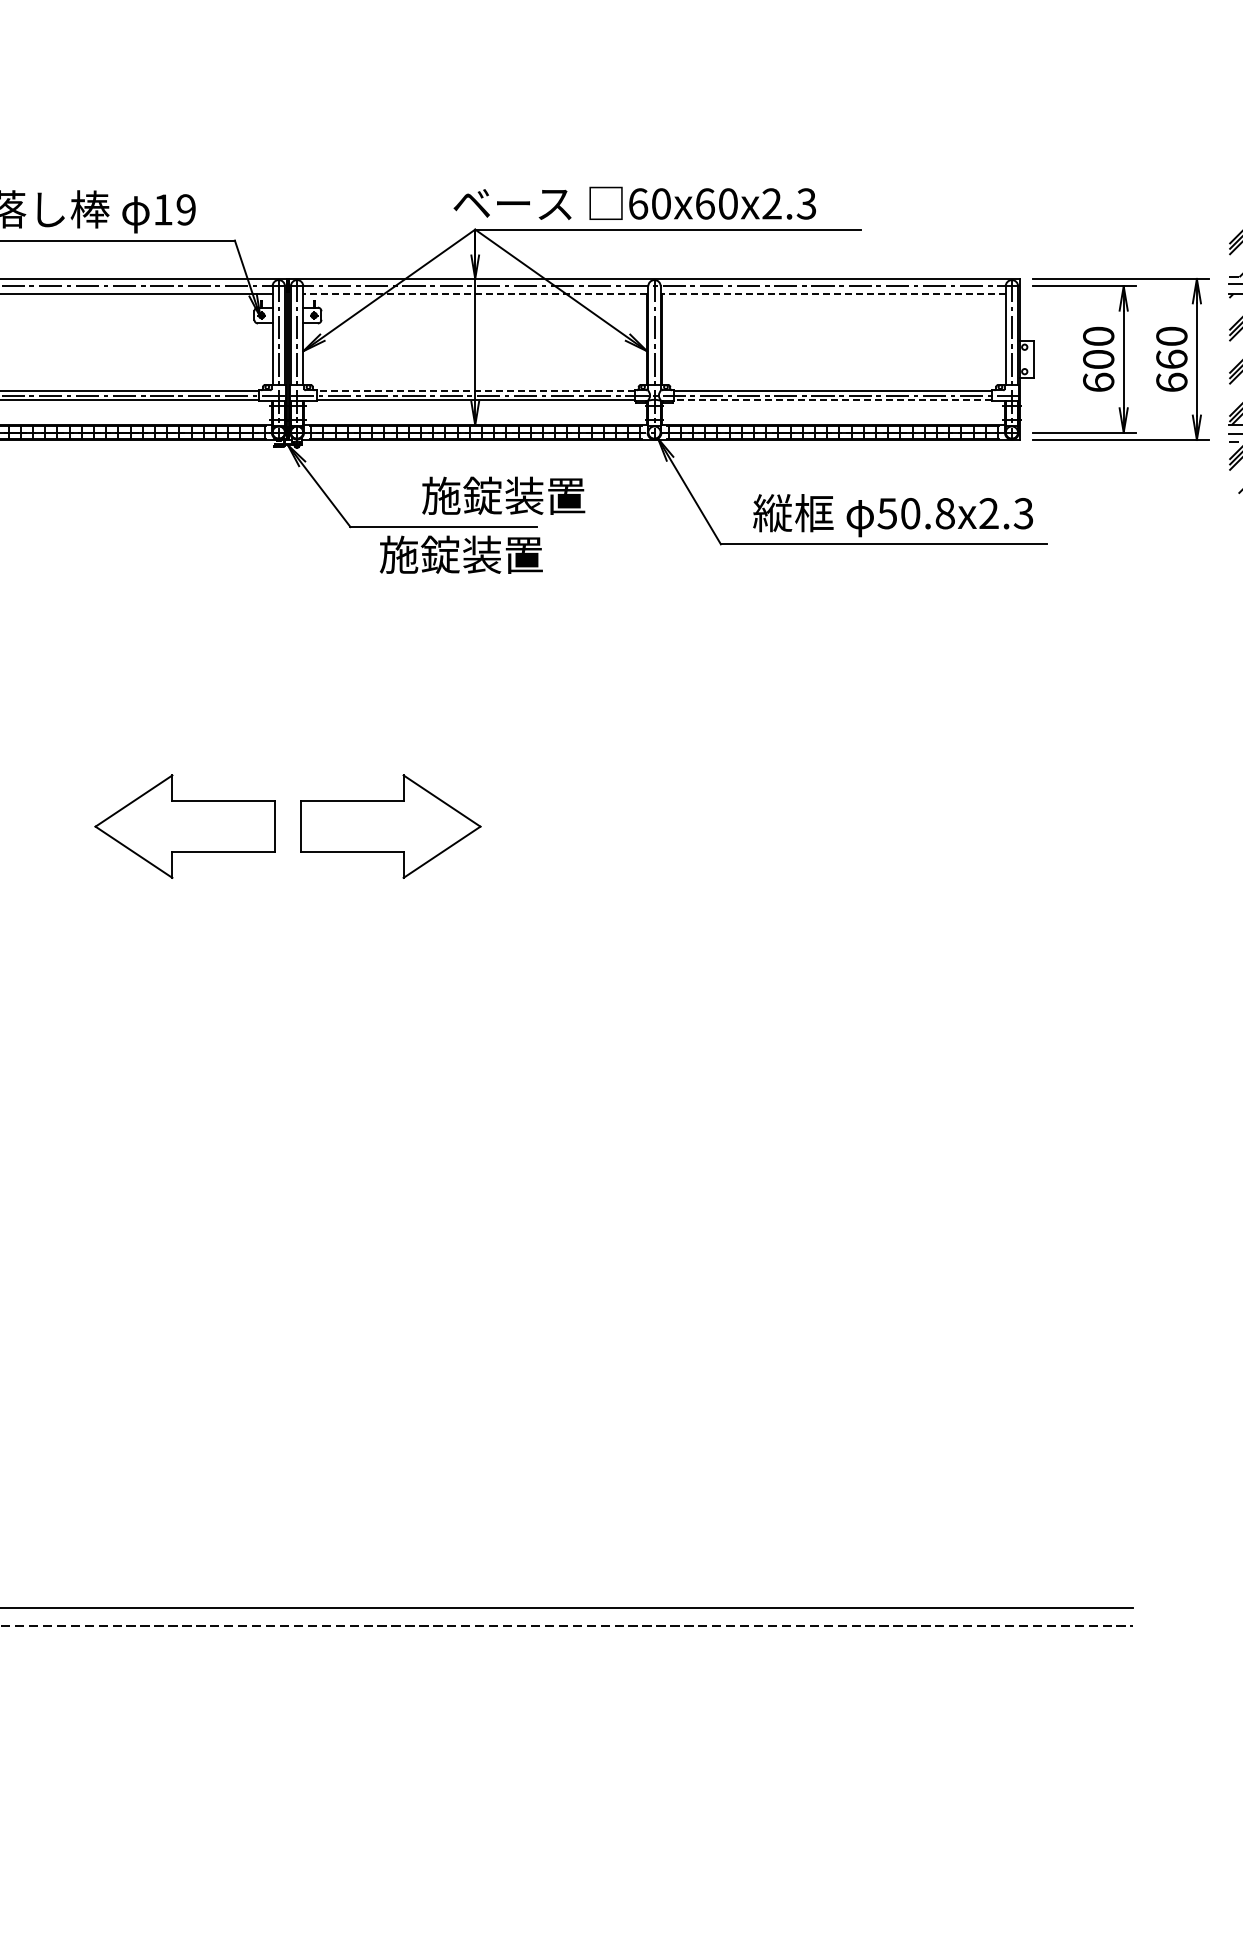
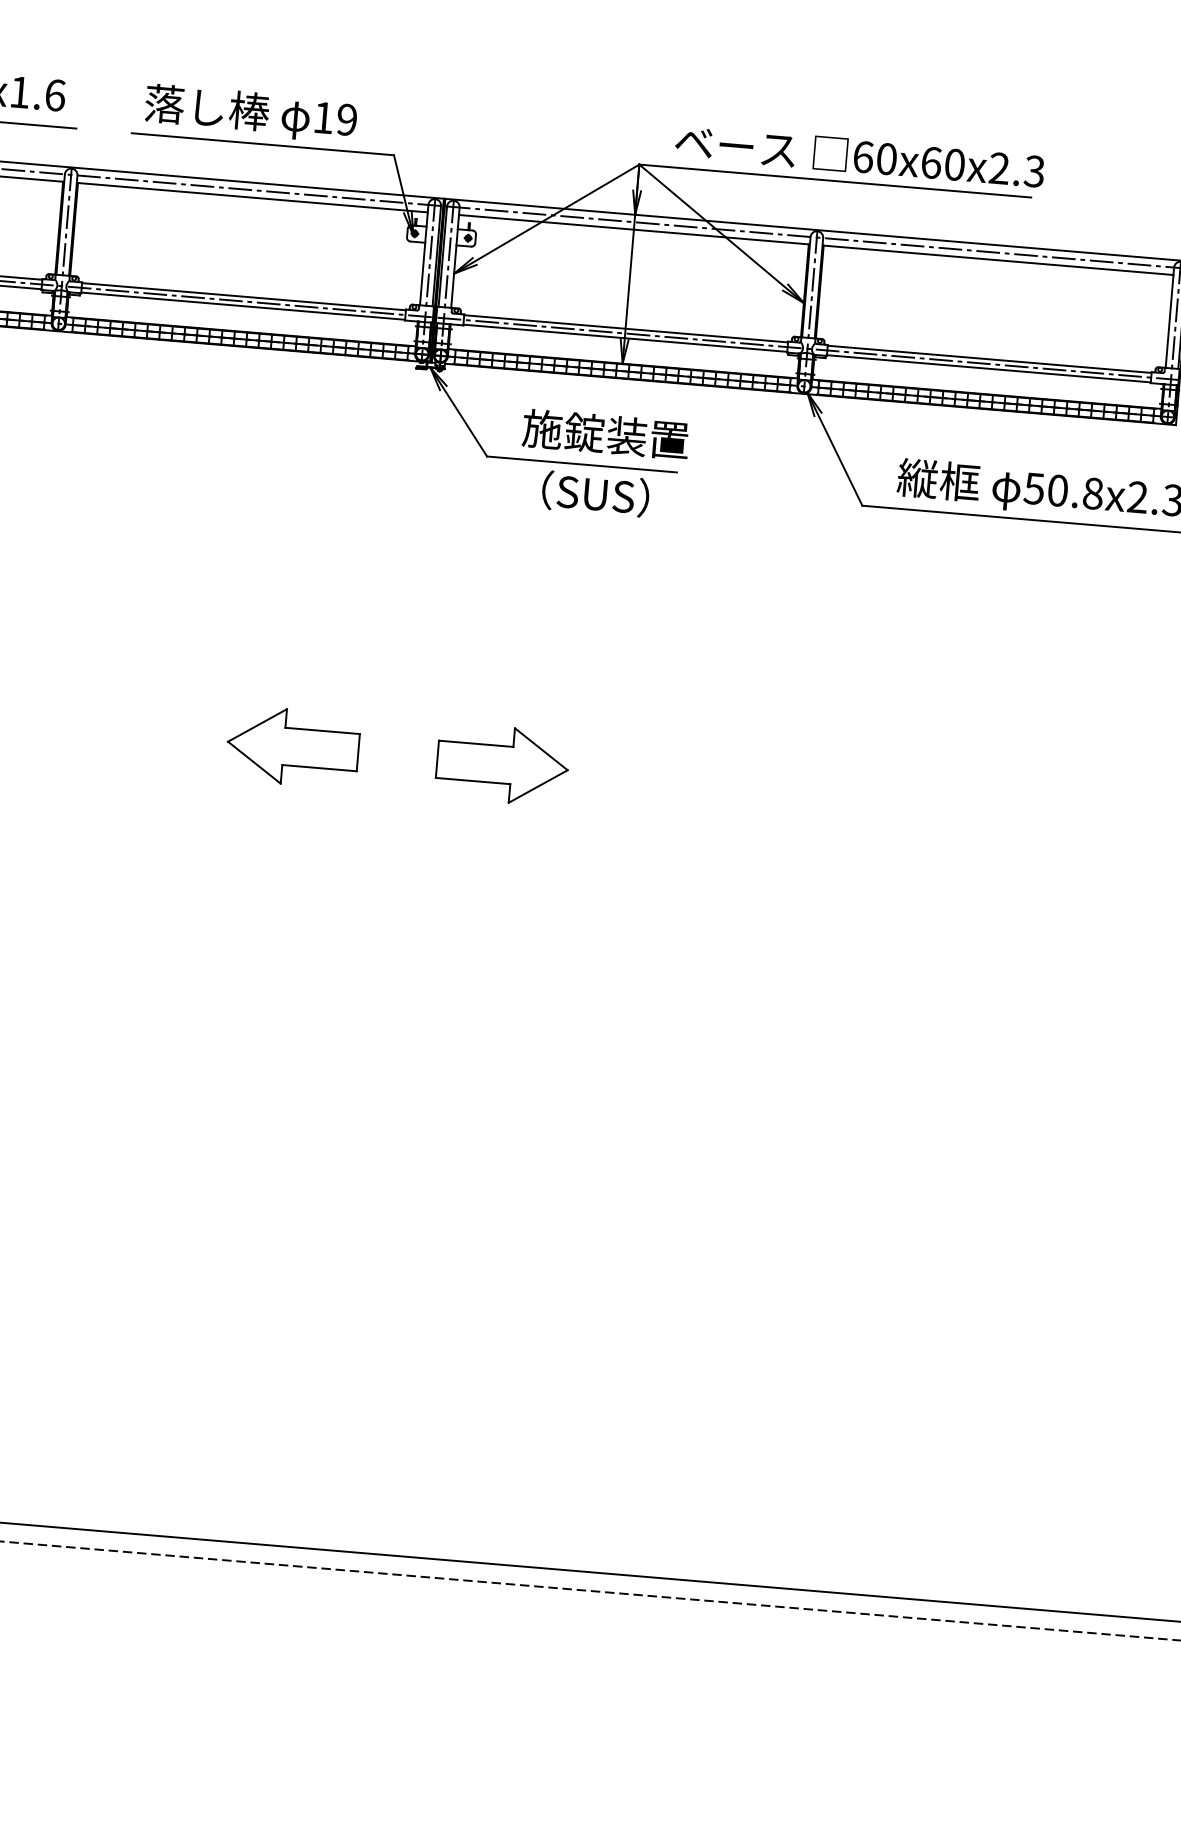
text: (634, 202) -> (859, 155), moved
line: (475, 293) -> (634, 229), dashed -> solid
line: (833, 293) -> (998, 260), dashed -> solid
line: (475, 391) -> (625, 329), dashed -> solid
line: (832, 400) -> (988, 368), dashed -> solid
text: (503, 495) -> (605, 434), moved
text: (460, 554) -> (596, 493), 施錠装置 -> （SUS）
part: (184, 826) -> (292, 746), size x0.71
part: (390, 826) -> (502, 764), size x0.71

